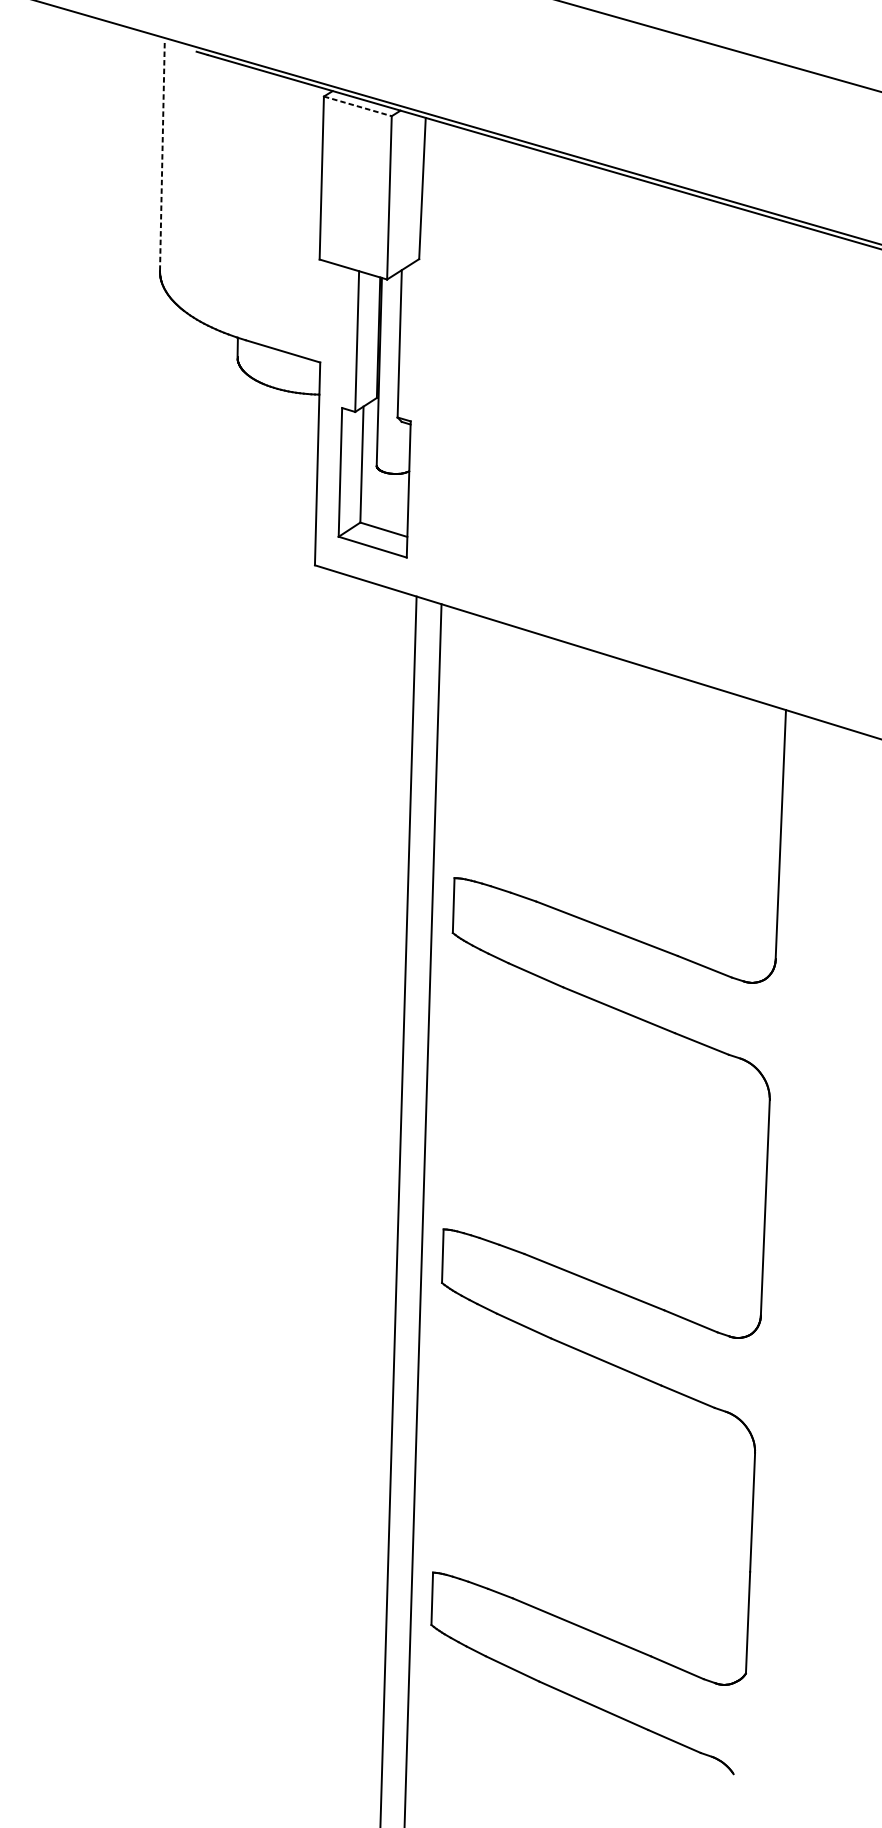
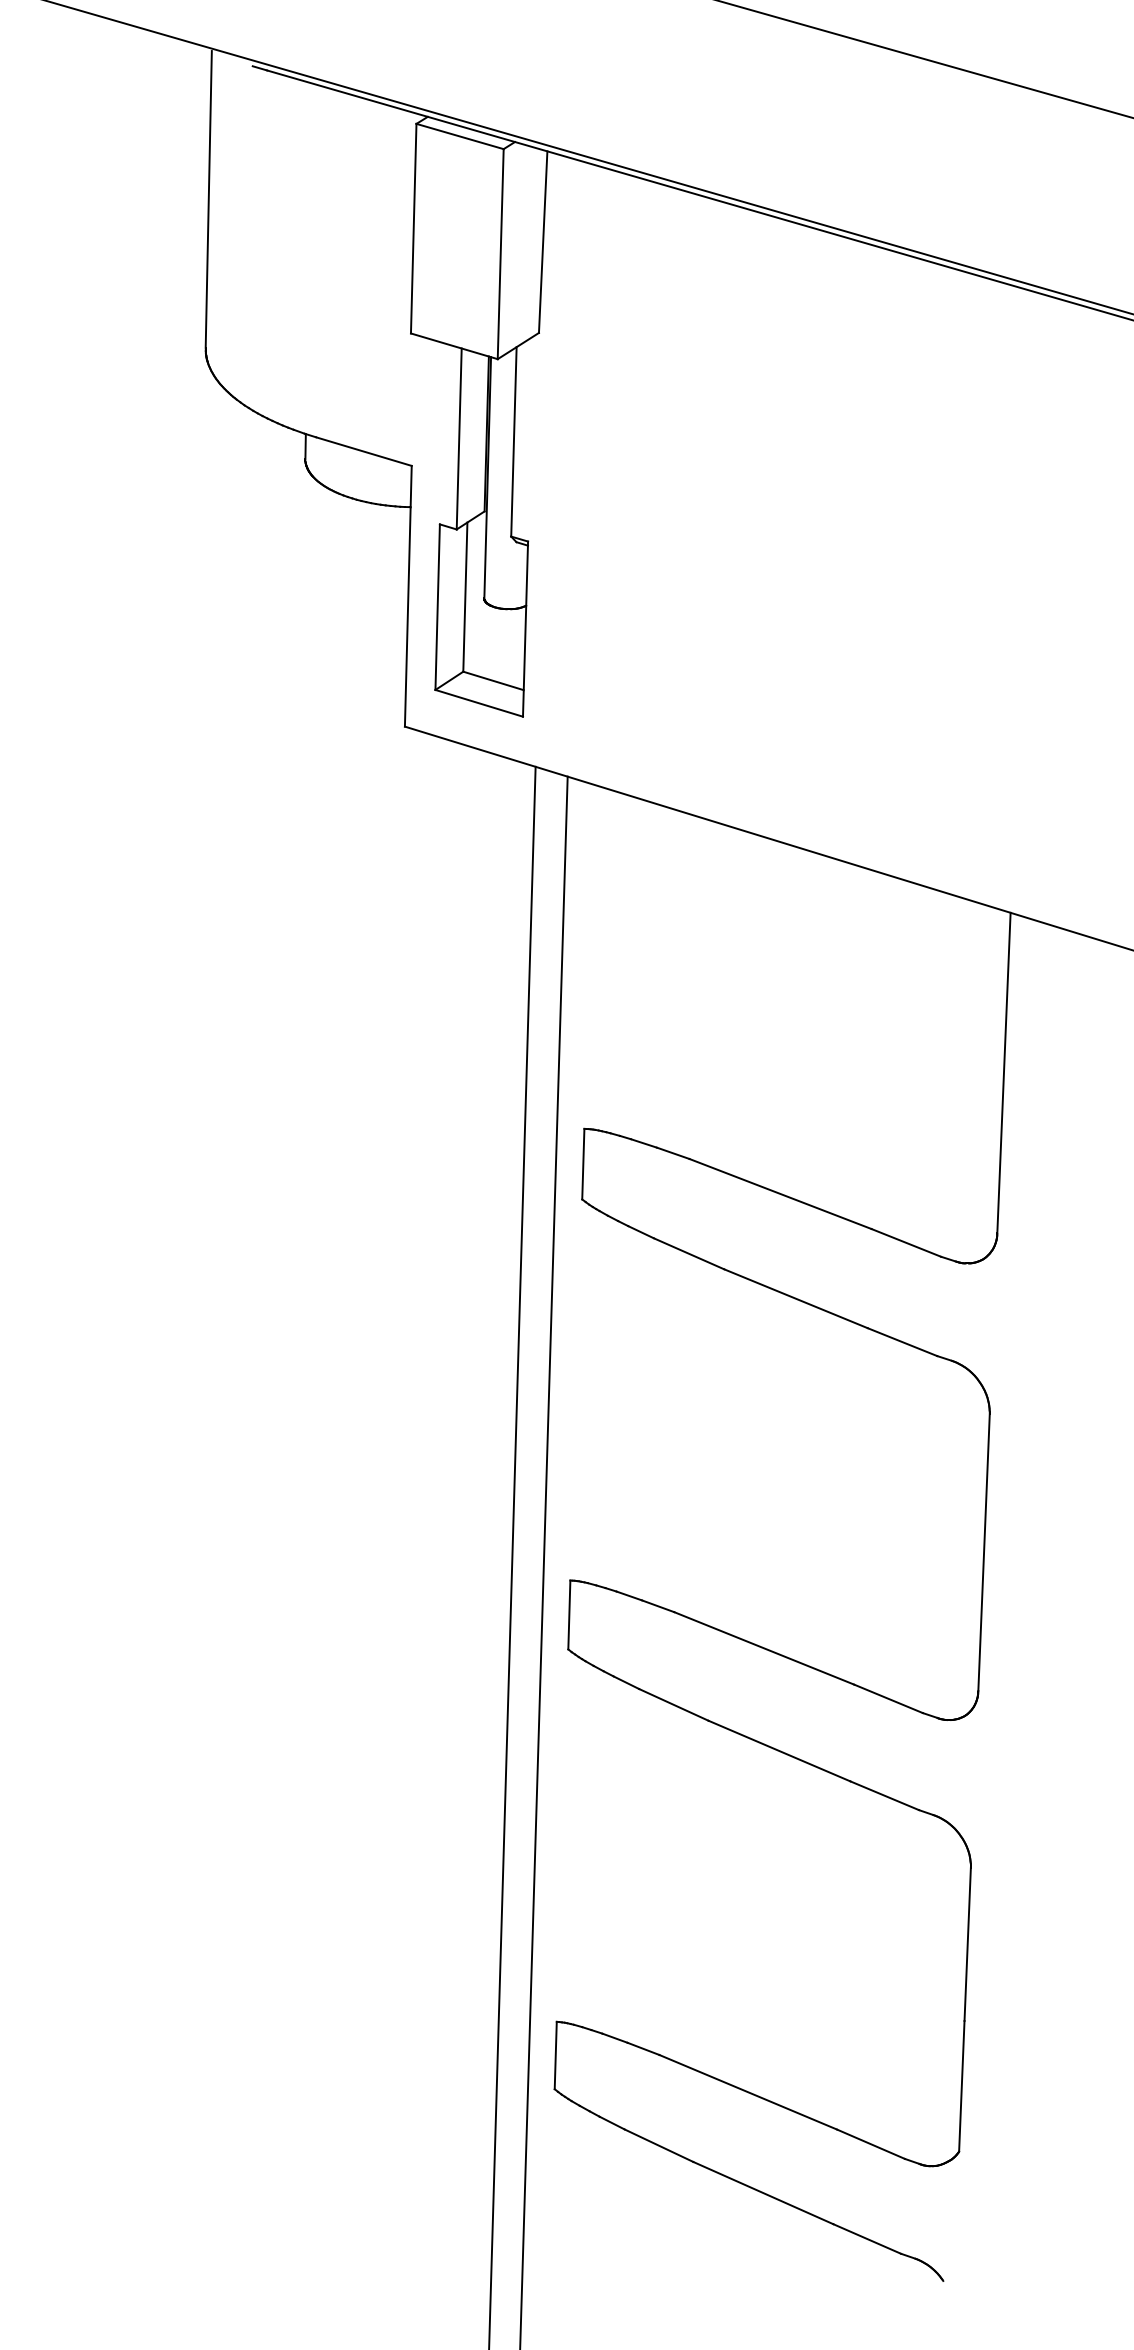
line: (358, 106) -> (460, 136), dashed -> solid
line: (162, 154) -> (208, 198), dashed -> solid

